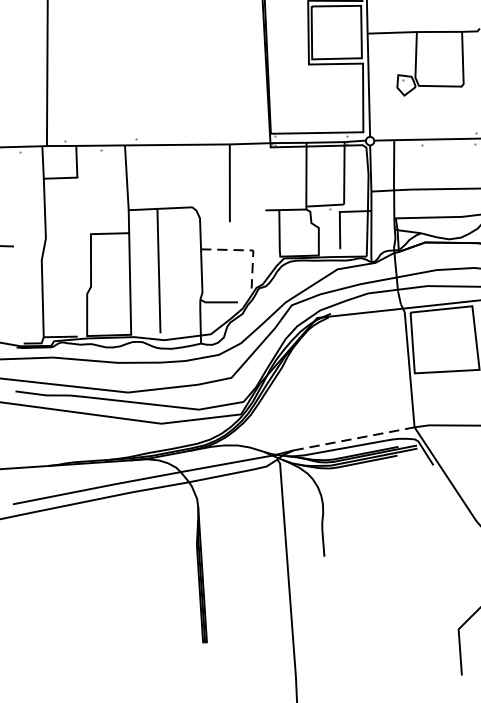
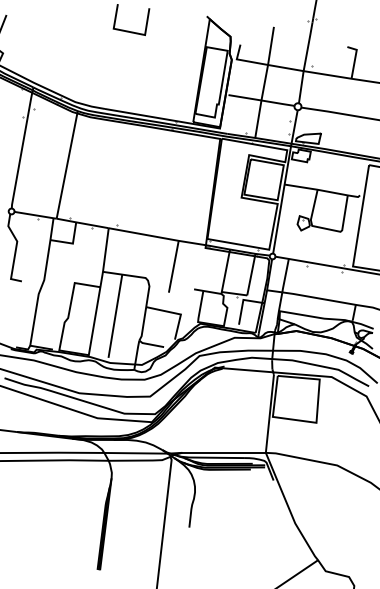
line: (248, 249) -> (177, 313), dashed -> solid
line: (354, 438) -> (224, 452), dashed -> solid

